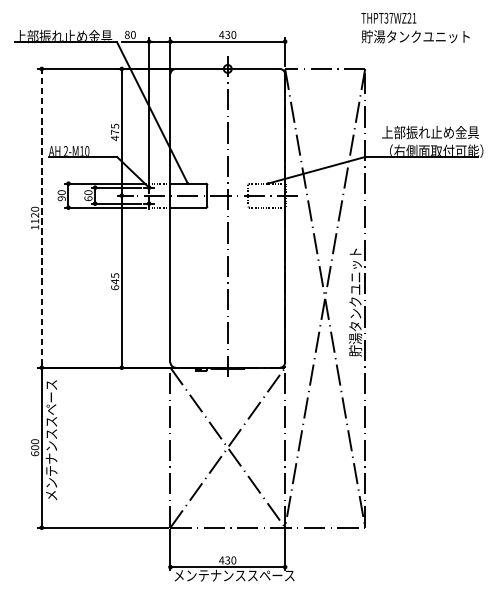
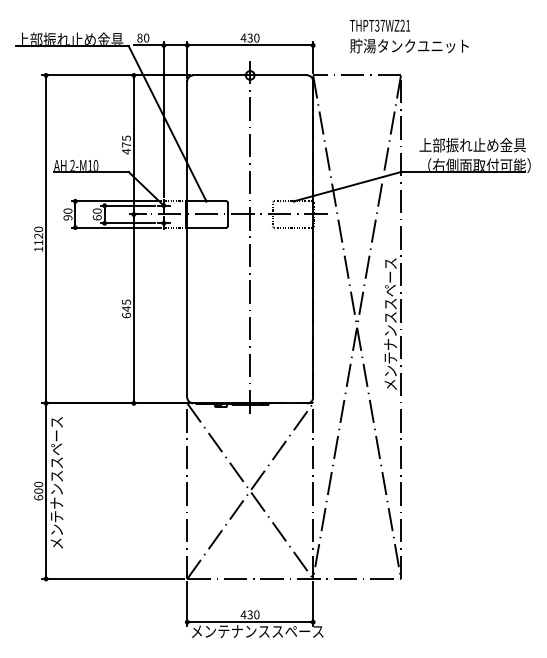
text: (415, 28) -> (409, 36), moved
line: (42, 217) -> (46, 238), dashed -> solid
text: (355, 295) -> (390, 324), 貯湯タンクユニット -> メンテナンススペース

